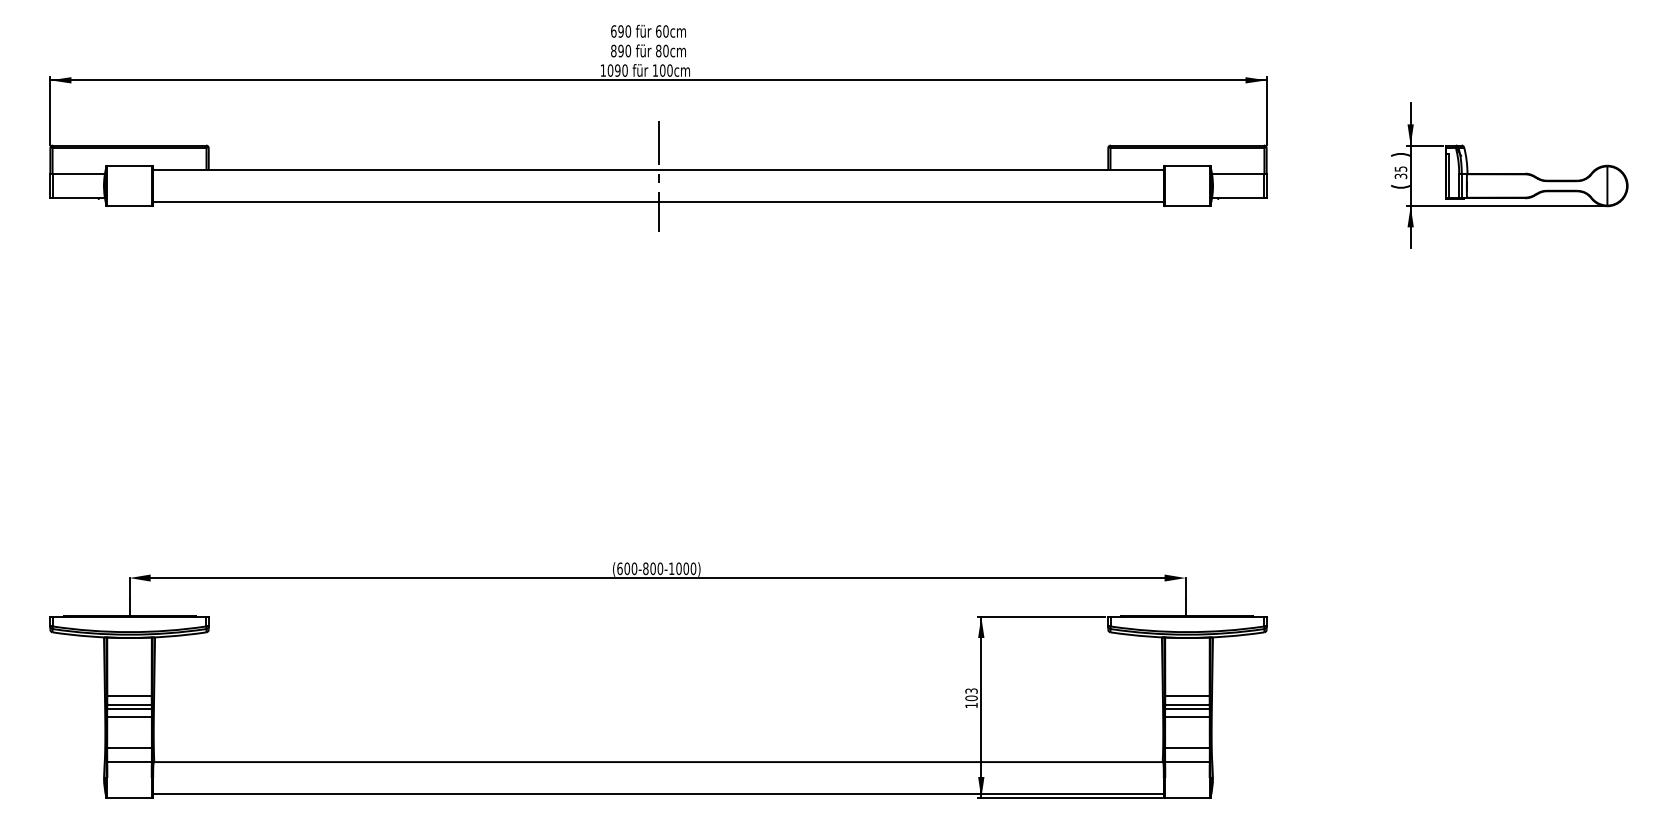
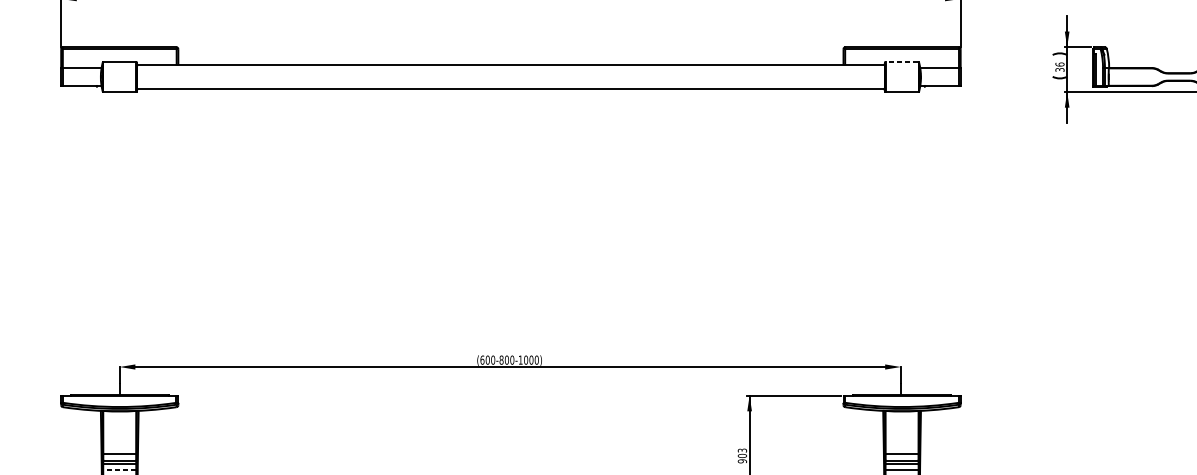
line: (1186, 165) -> (901, 61), solid -> dashed
text: (1400, 168) -> (1059, 64), 35 -> 36
line: (658, 175) -> (510, 69), removed
text: (971, 705) -> (742, 461), 103 -> 903
line: (129, 717) -> (119, 470), solid -> dashed

